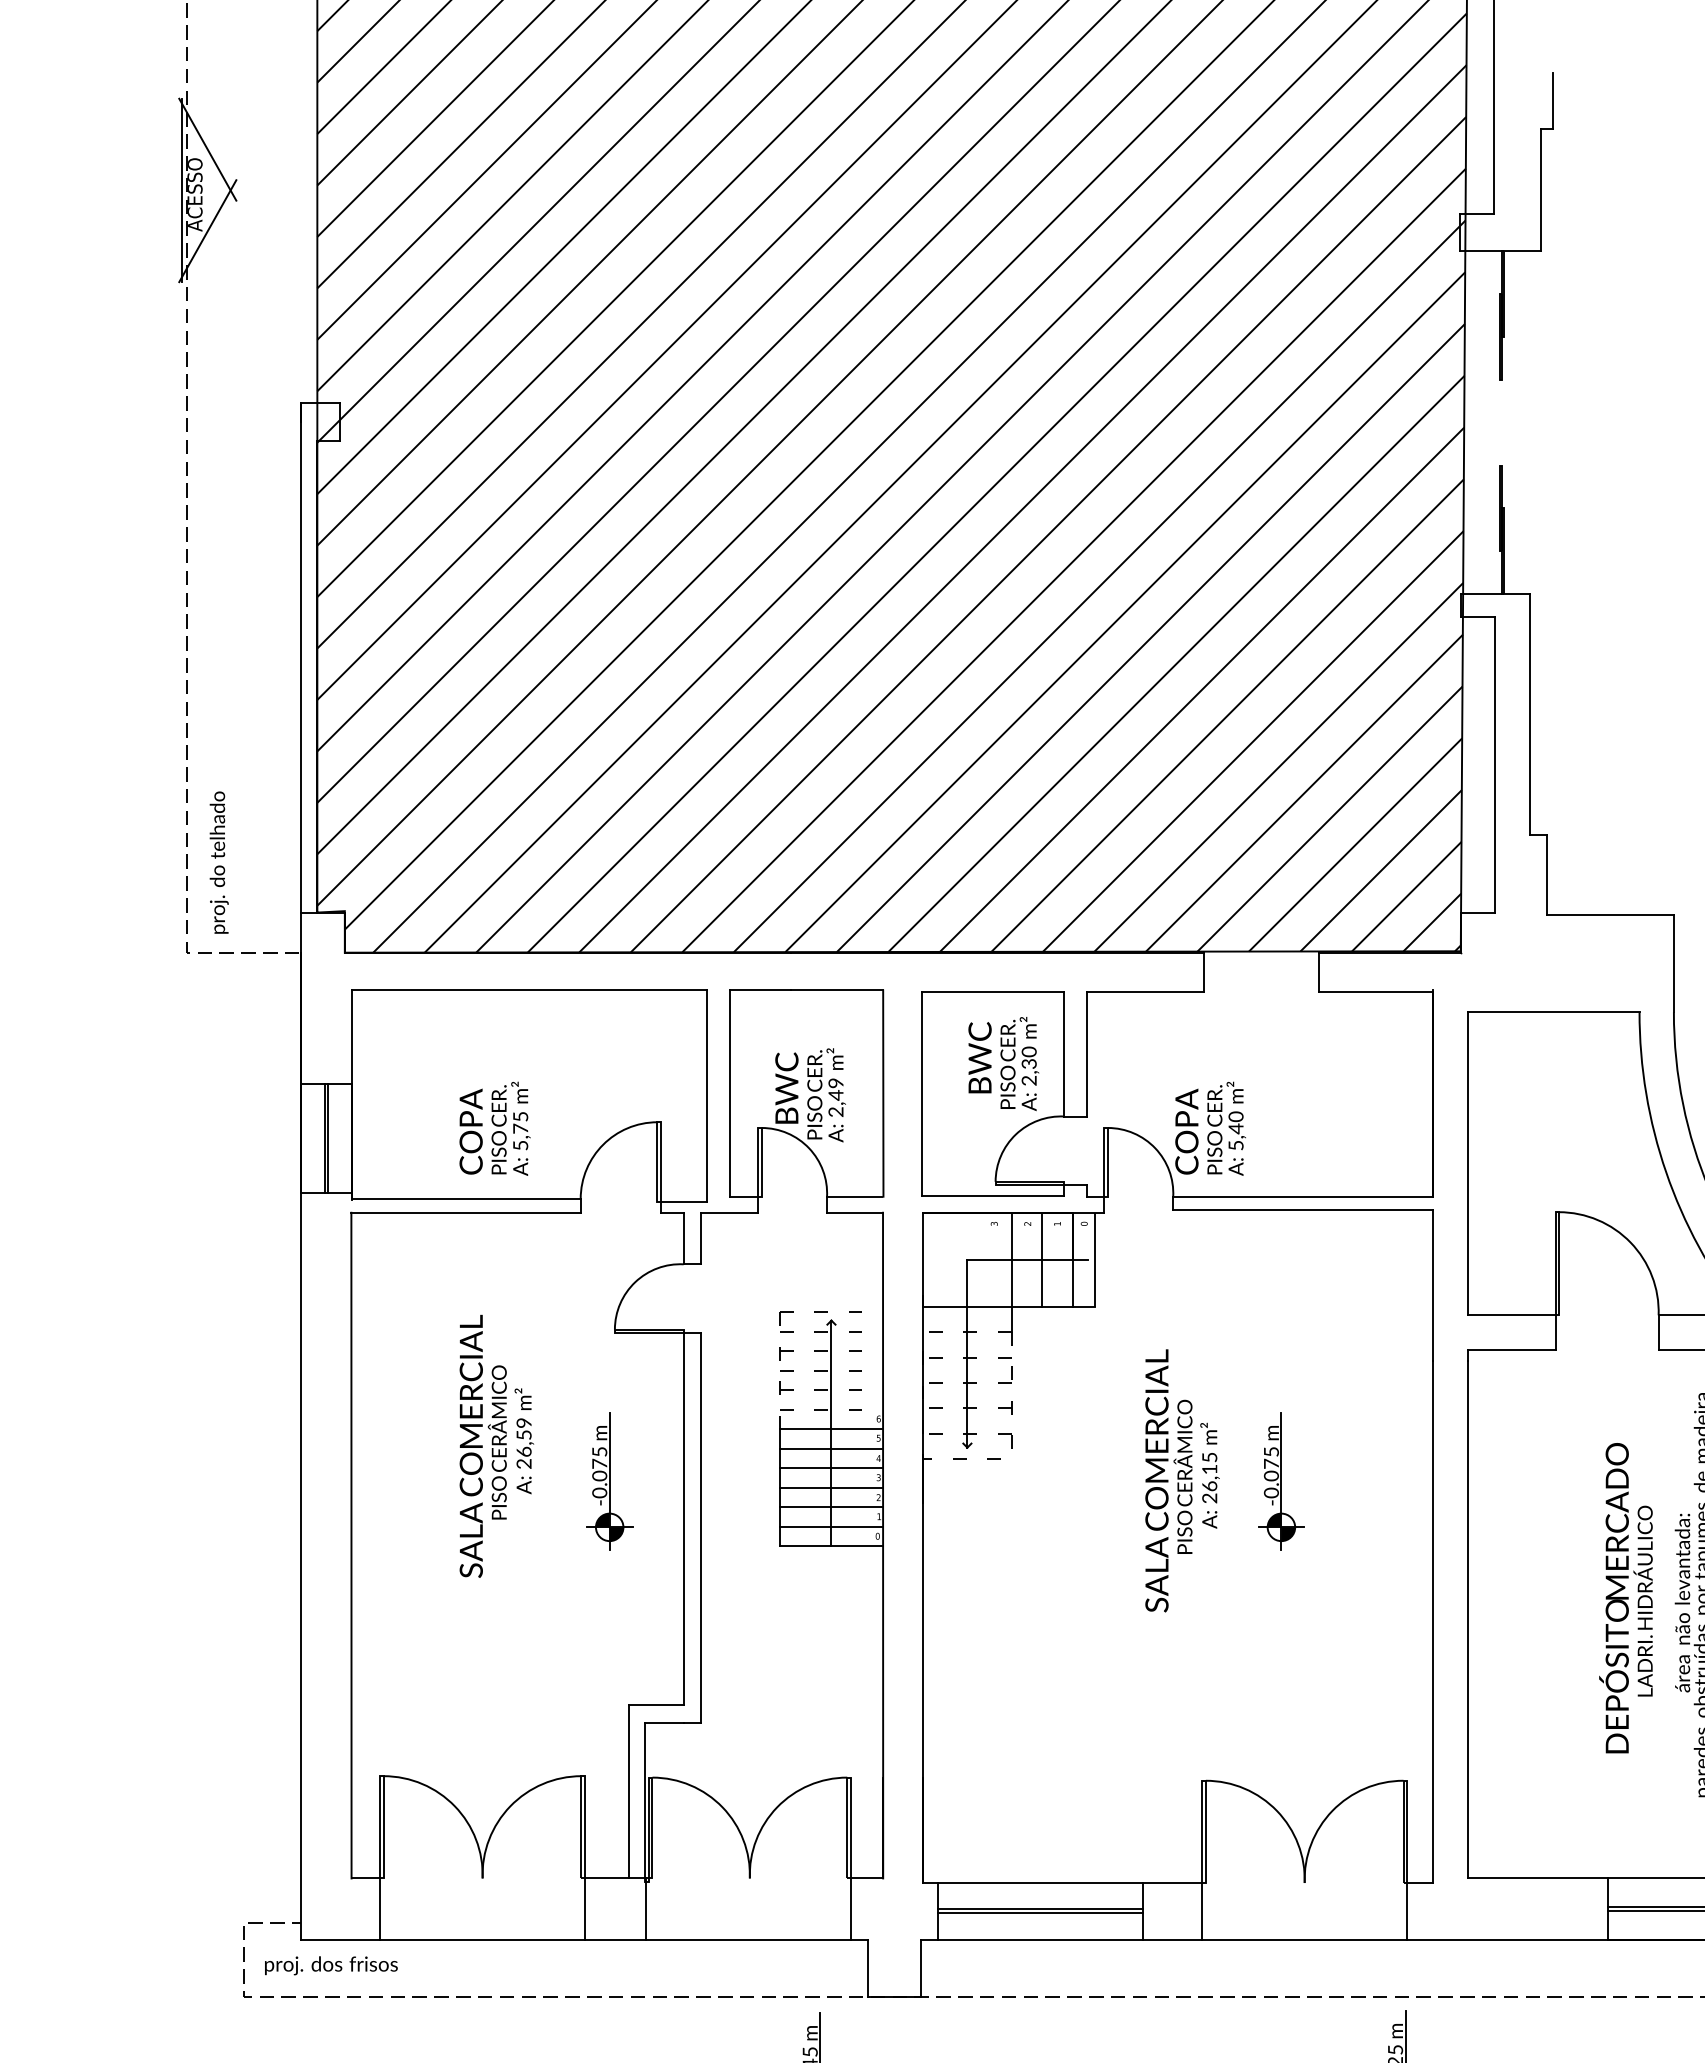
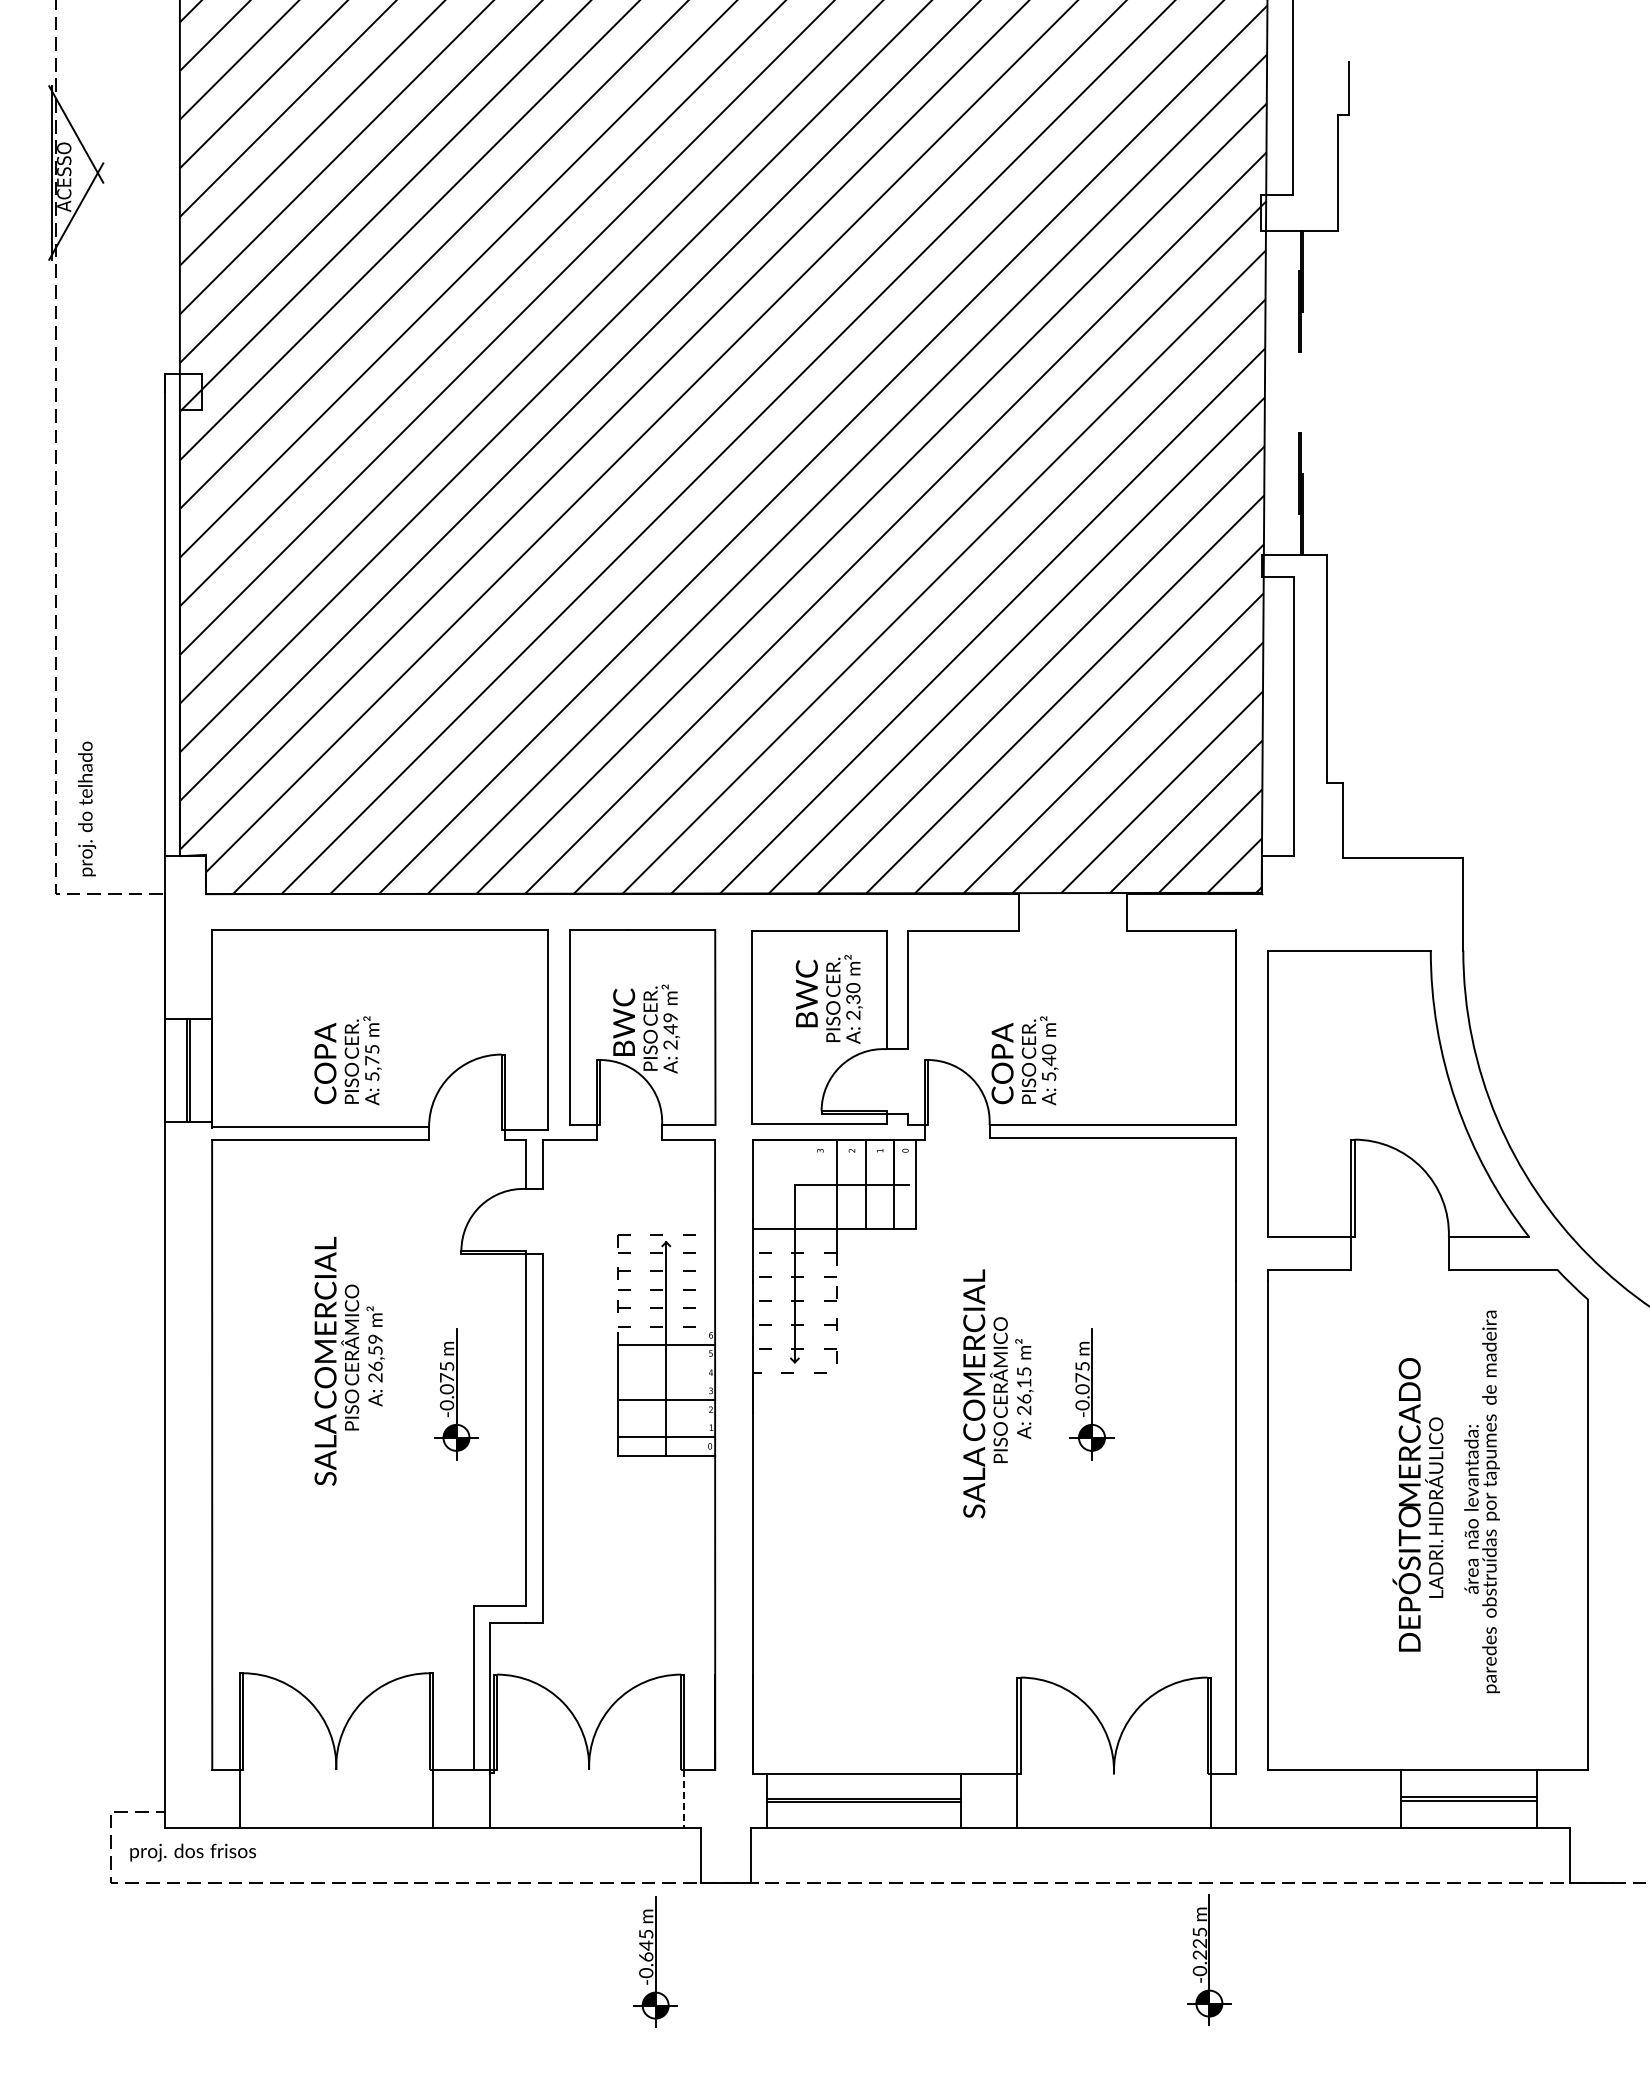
line: (831, 1448) -> (666, 1363), removed
line: (831, 1467) -> (666, 1381), removed
line: (831, 1506) -> (666, 1418), removed
line: (850, 1909) -> (684, 1799), solid -> dashed

